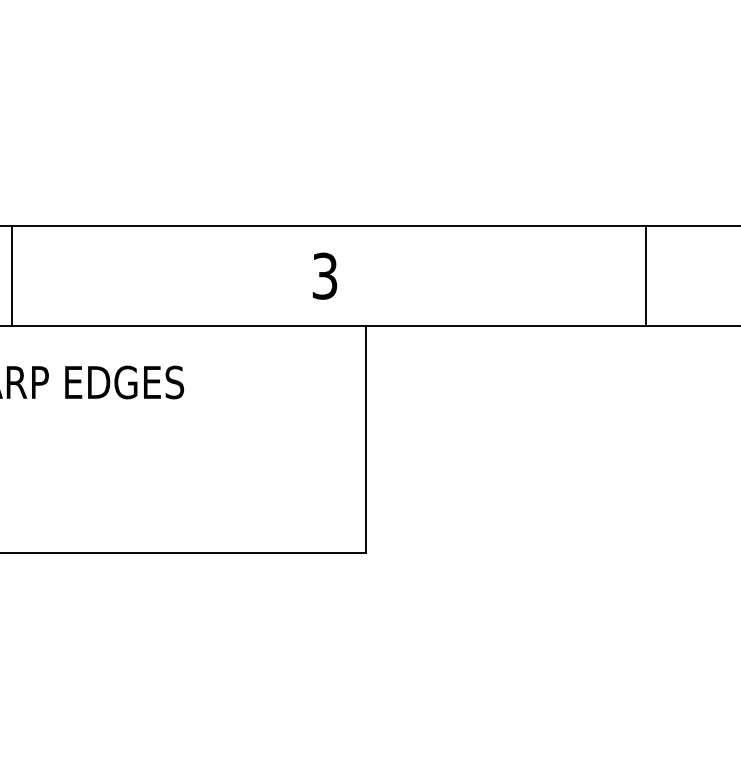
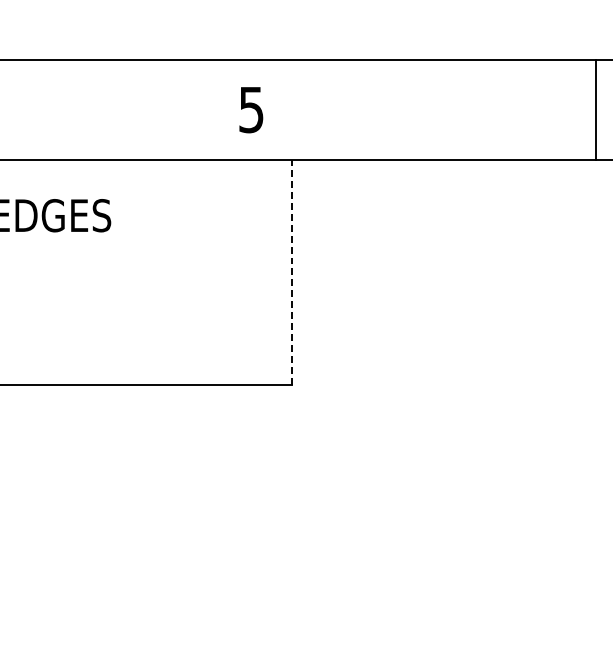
text: (325, 275) -> (251, 109), 3 -> 5
line: (646, 276) -> (596, 110), moved
line: (365, 438) -> (291, 271), solid -> dashed

